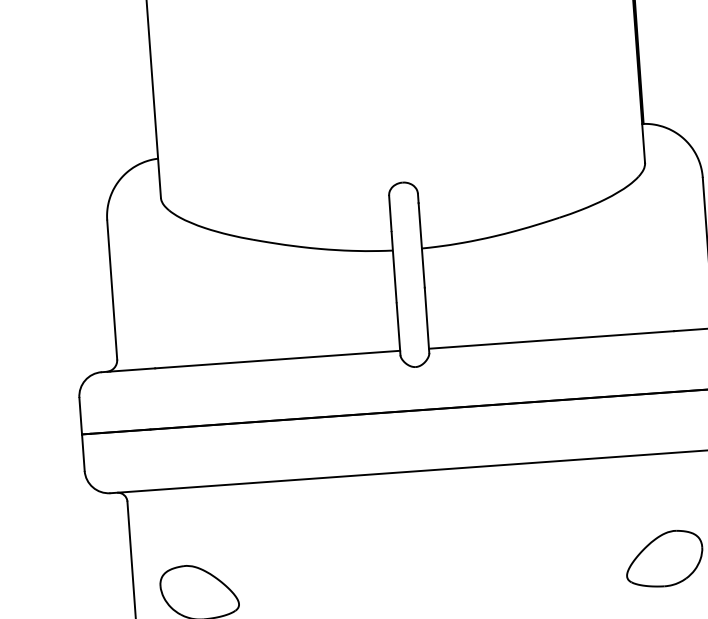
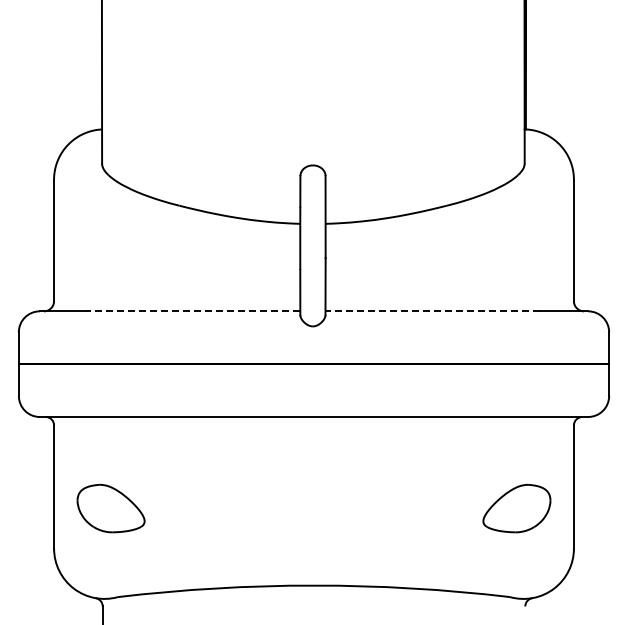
line: (551, 340) -> (432, 311), solid -> dashed
line: (277, 359) -> (193, 311), solid -> dashed

